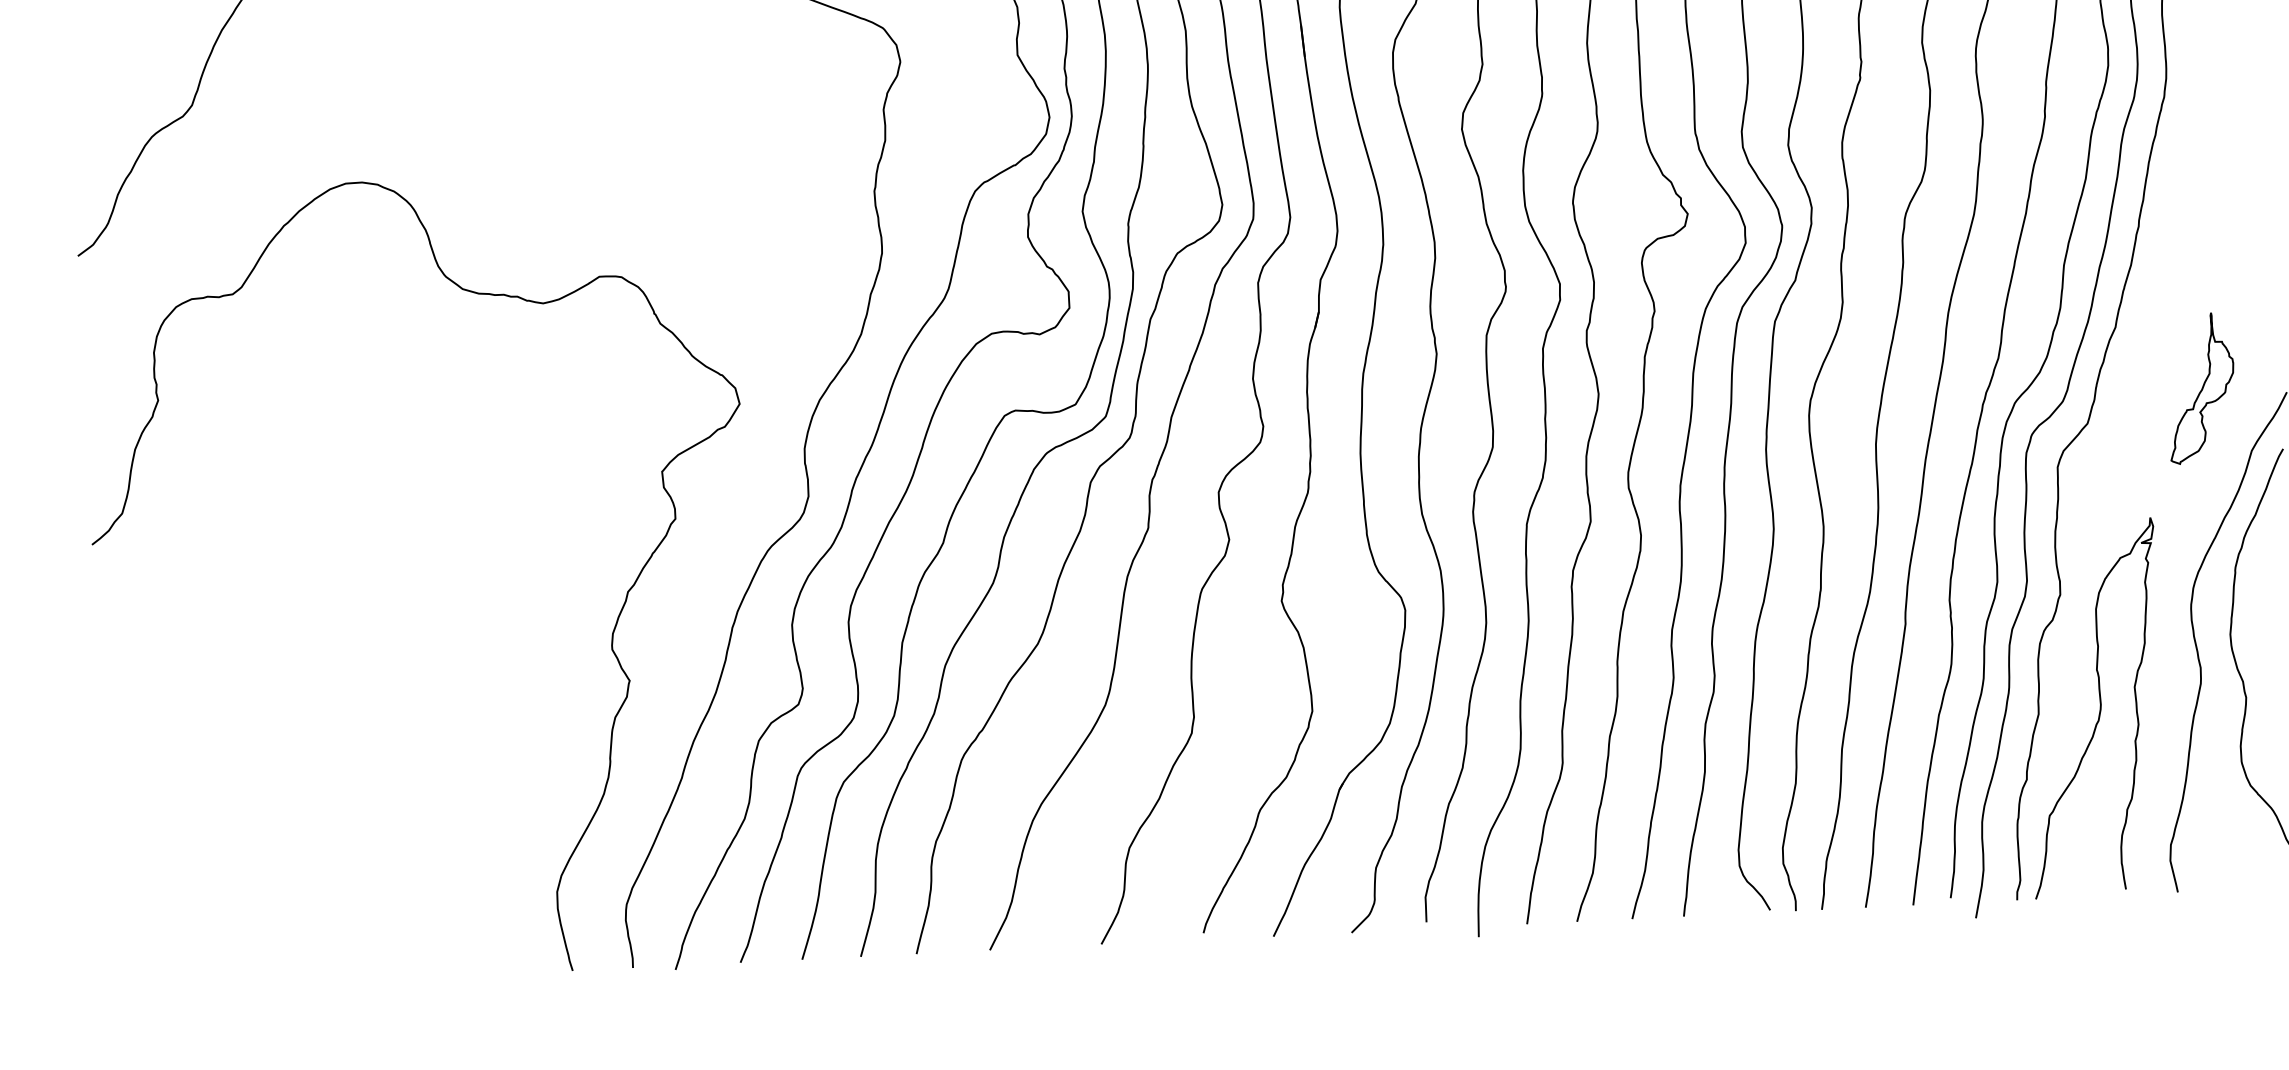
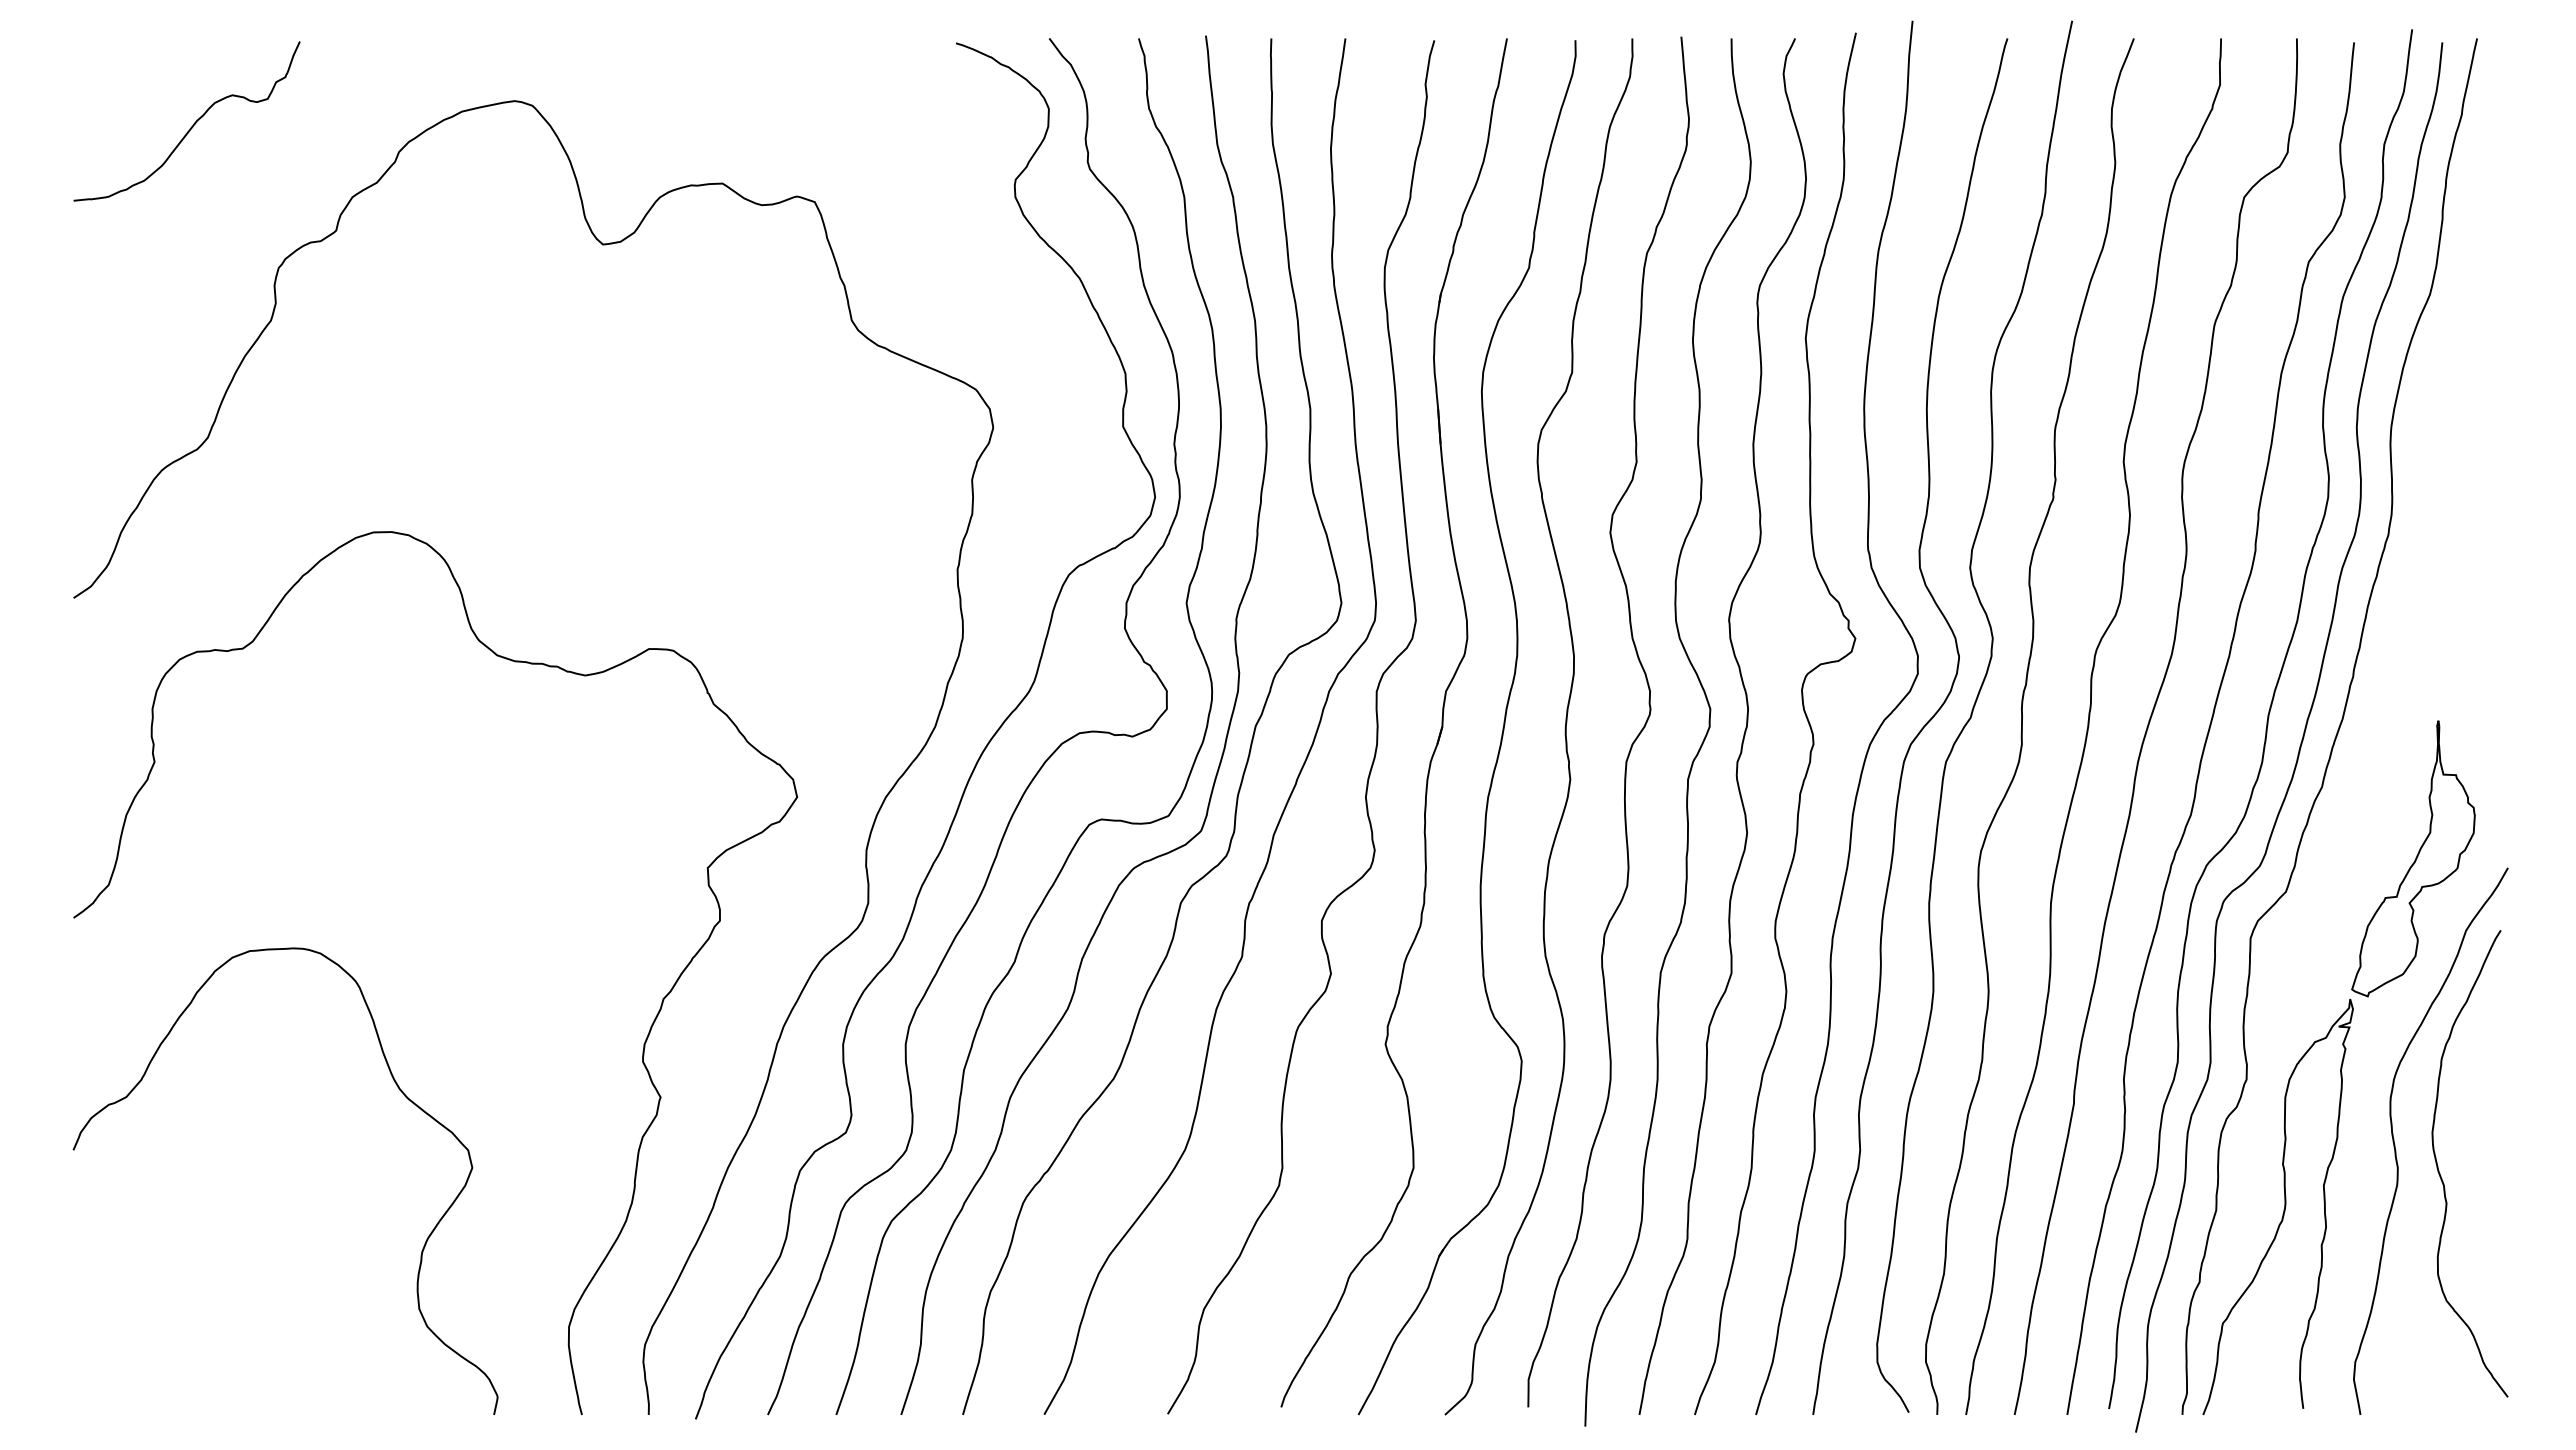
part: (2201, 387) -> (2413, 858), size x1.67
curve: (392, 685) -> (398, 1089), added

